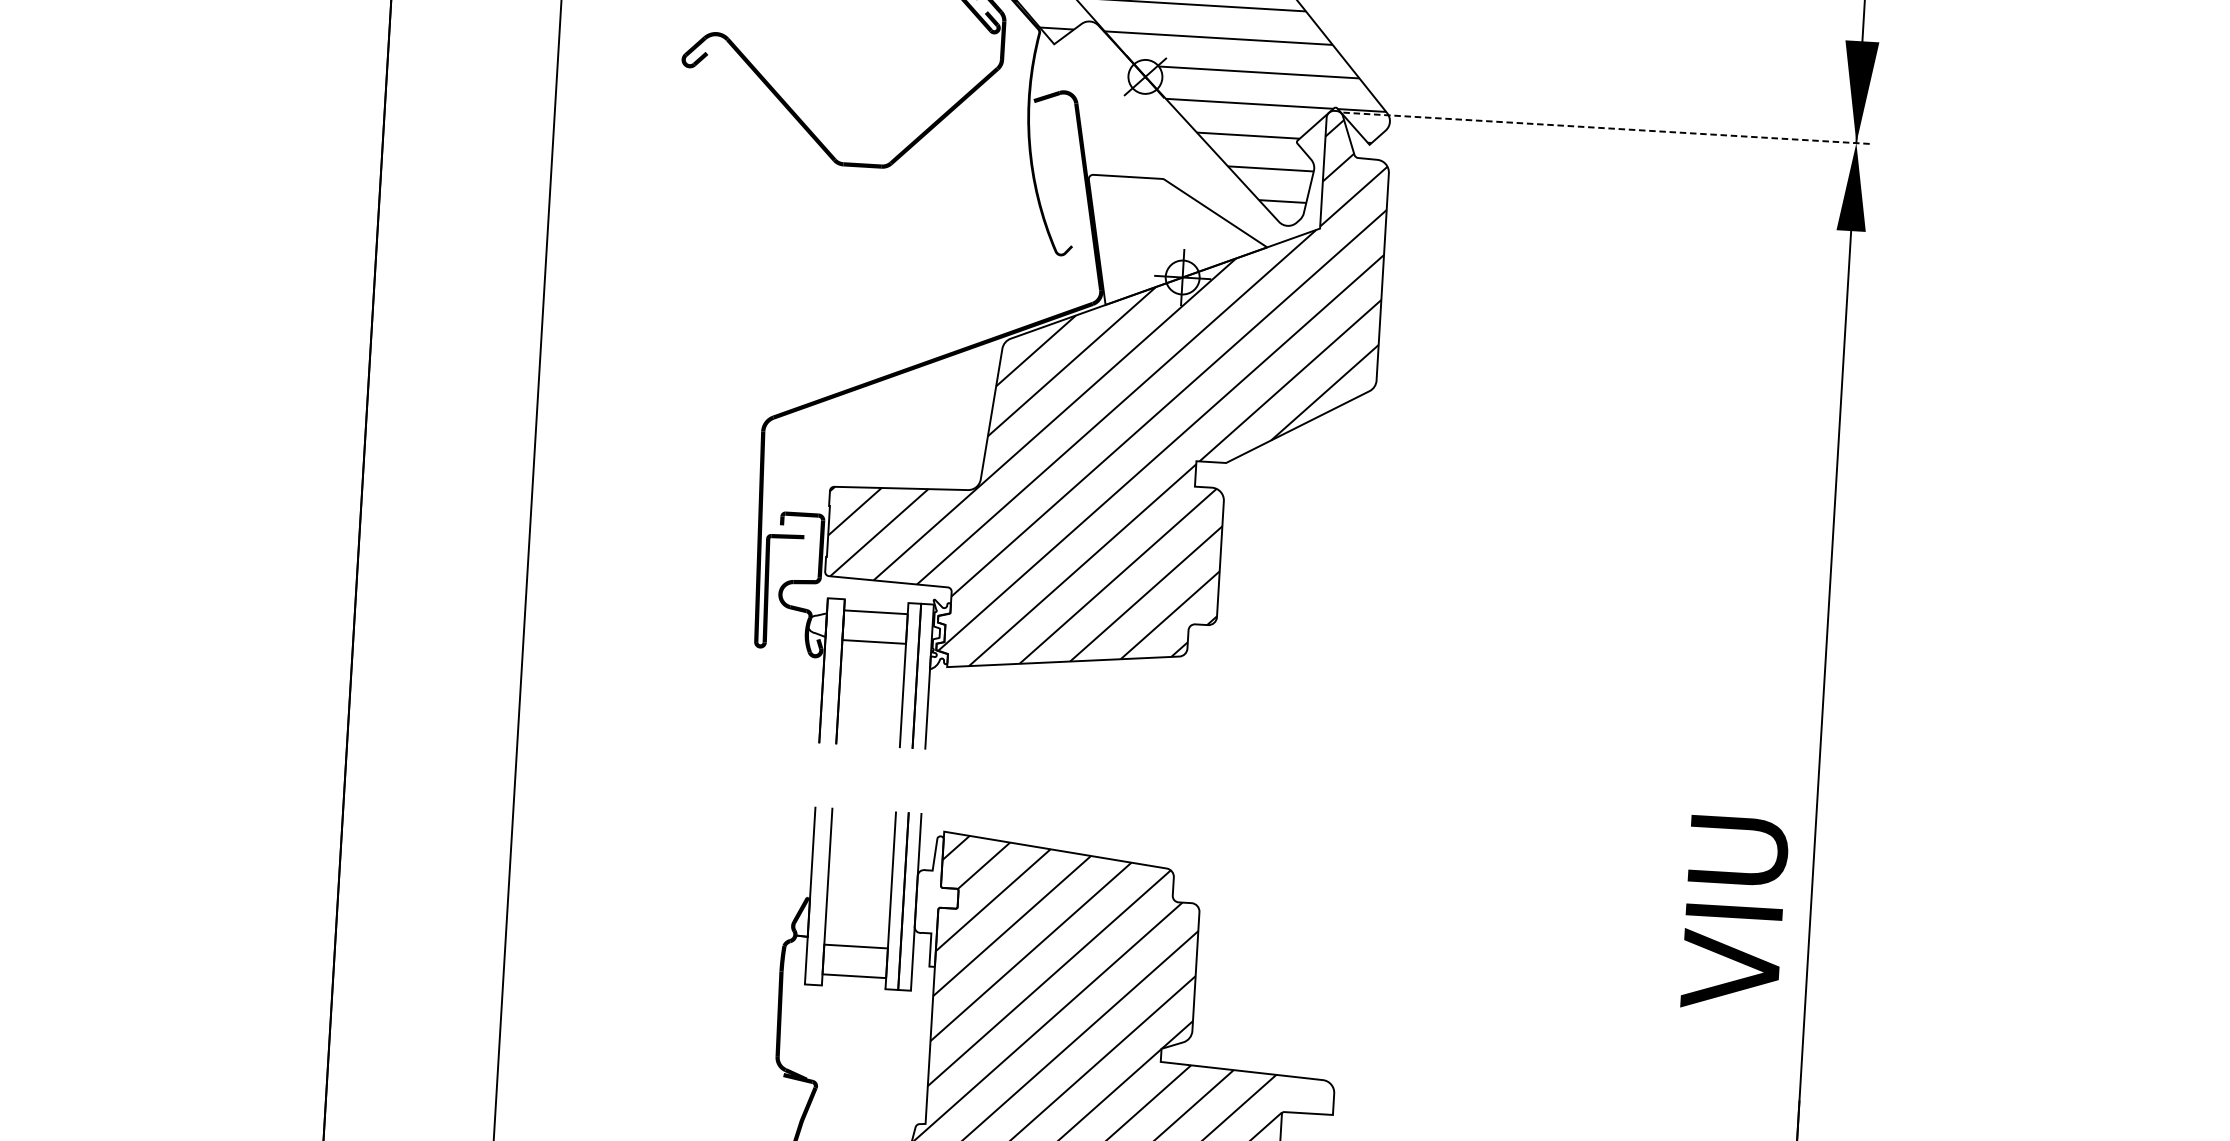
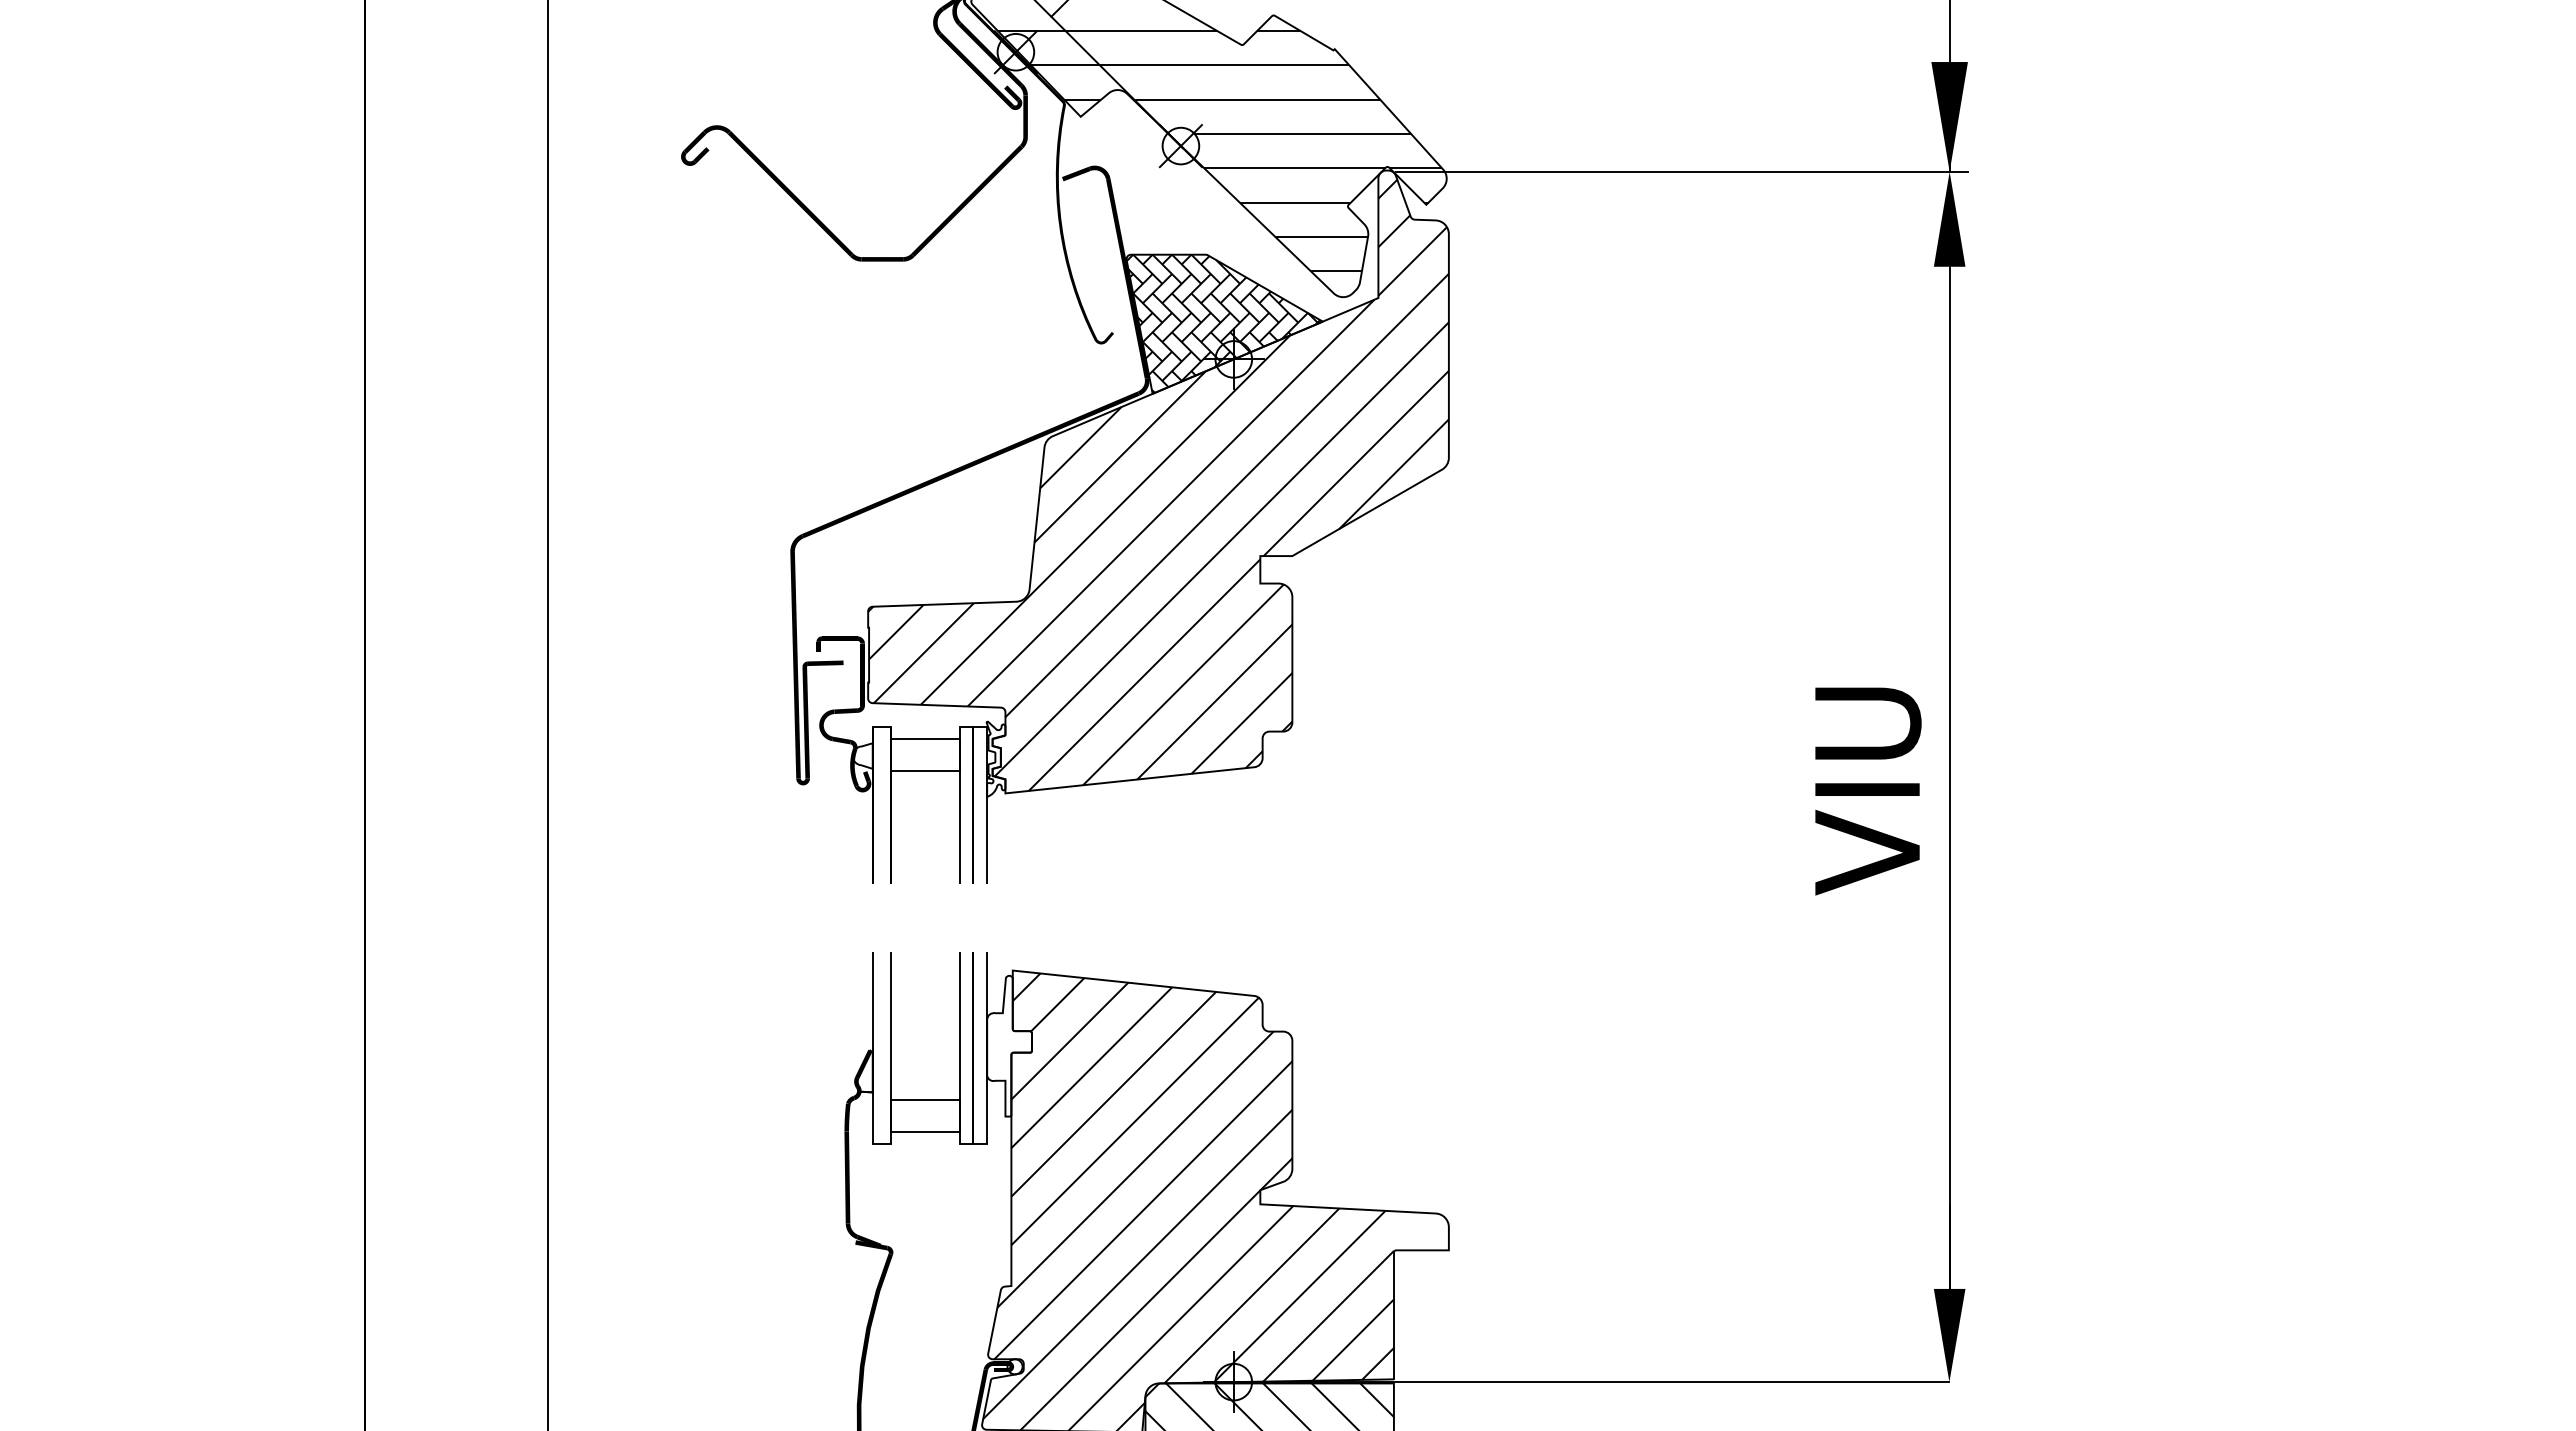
line: (1608, 128) -> (1682, 171), dashed -> solid
hatch: (1175, 243) -> (1223, 323), added
text: (1735, 913) -> (1868, 791), moved

